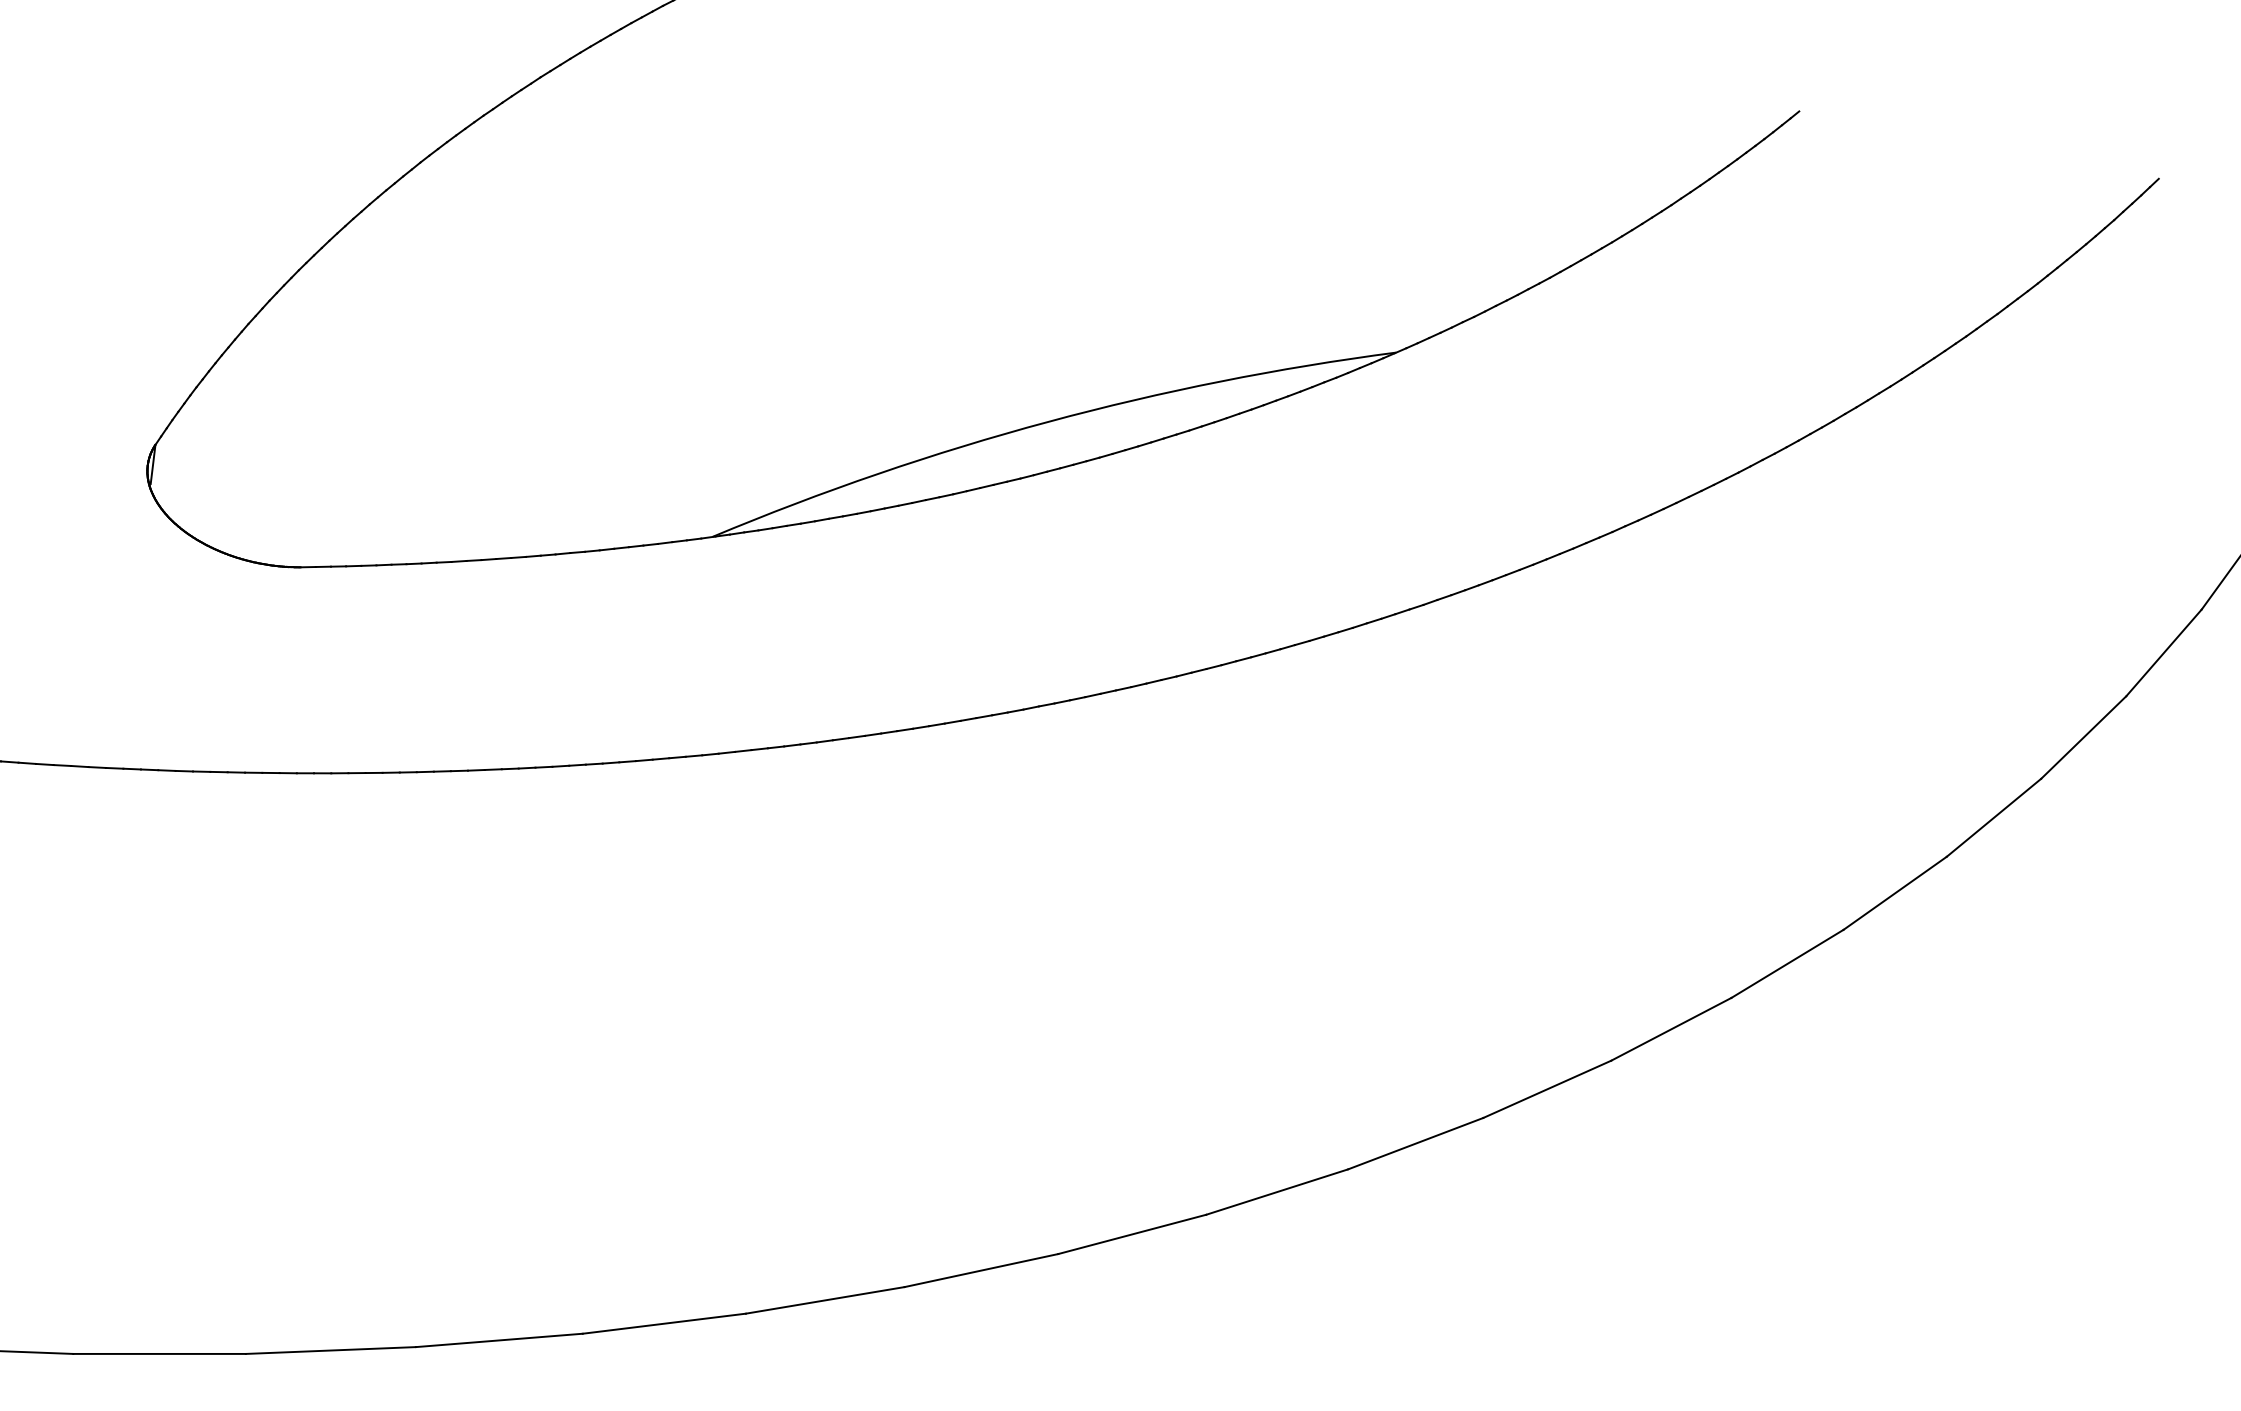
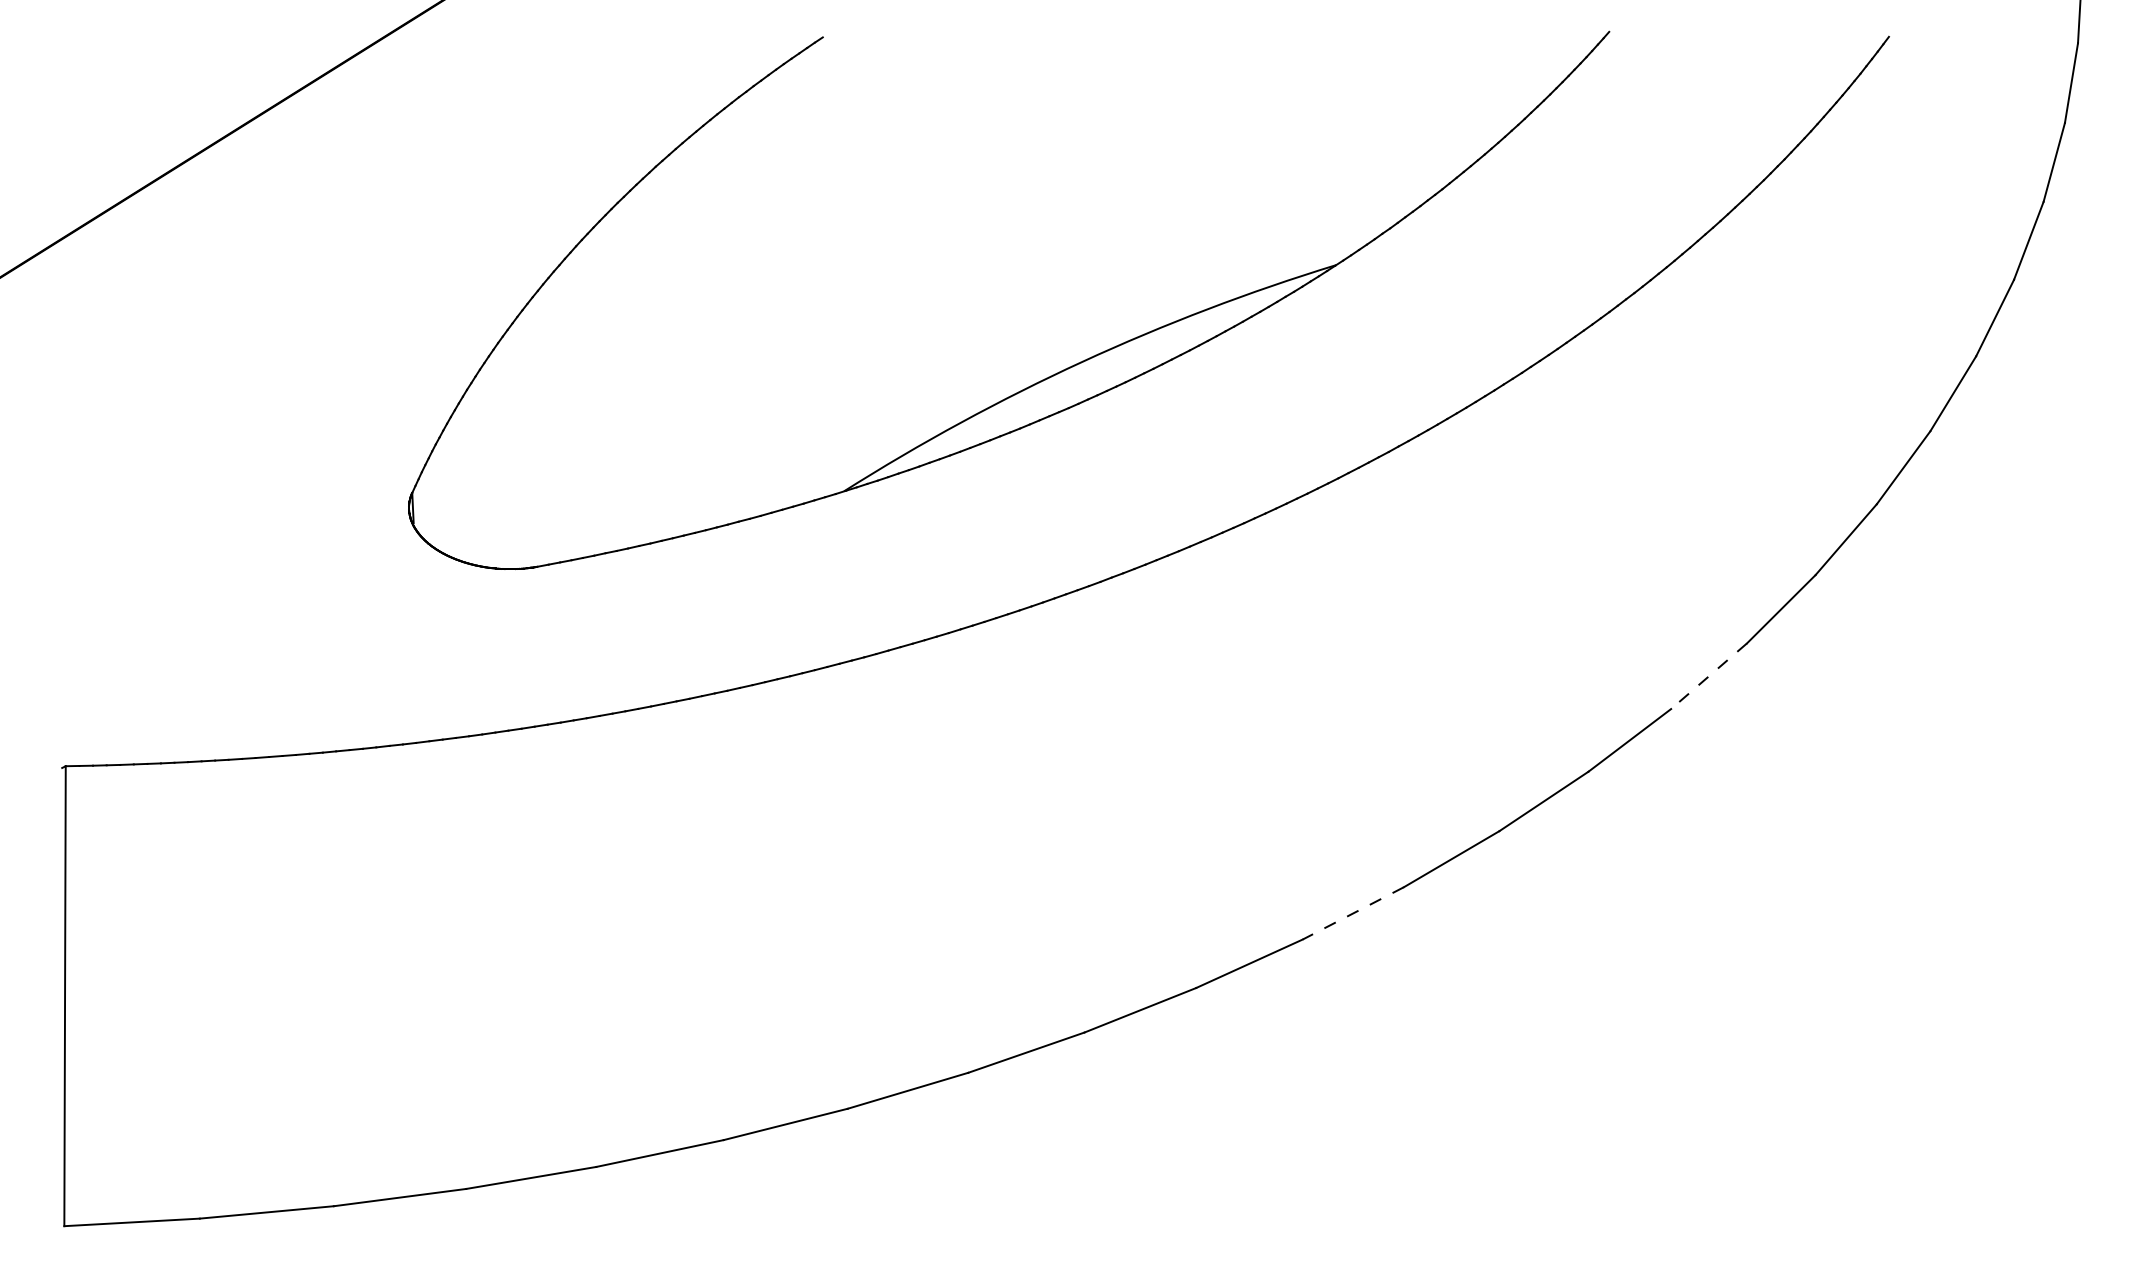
line: (1786, 964) -> (1708, 676), solid -> dashed
line: (1277, 1192) -> (1353, 913), solid -> dashed

